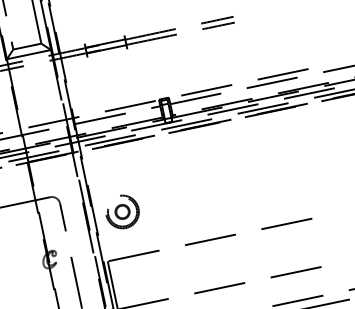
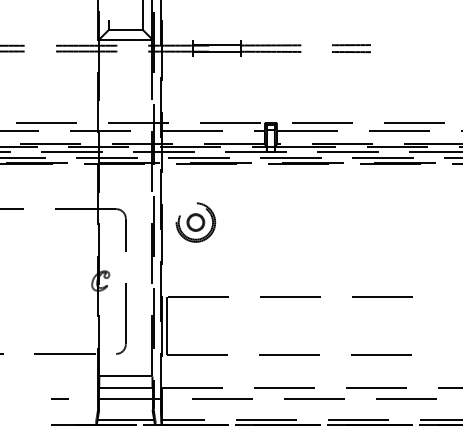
part: (122, 211) -> (195, 222), moved

